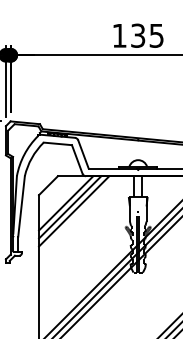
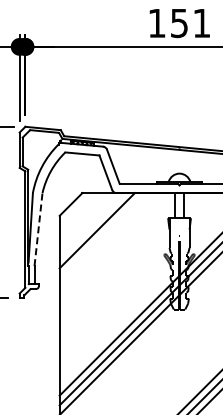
text: (147, 35) -> (190, 23), 135 -> 151
line: (66, 203) -> (92, 225), removed
line: (21, 206) -> (38, 229), solid -> dashed
line: (73, 211) -> (101, 235), removed

